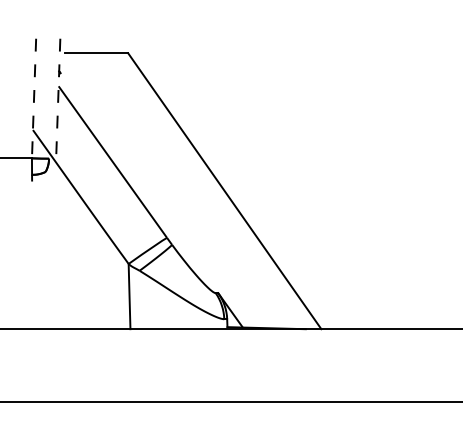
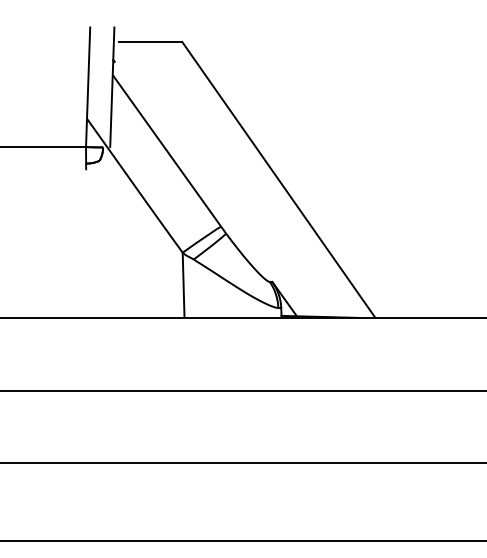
line: (34, 98) -> (88, 87), dashed -> solid
line: (58, 98) -> (112, 87), dashed -> solid

